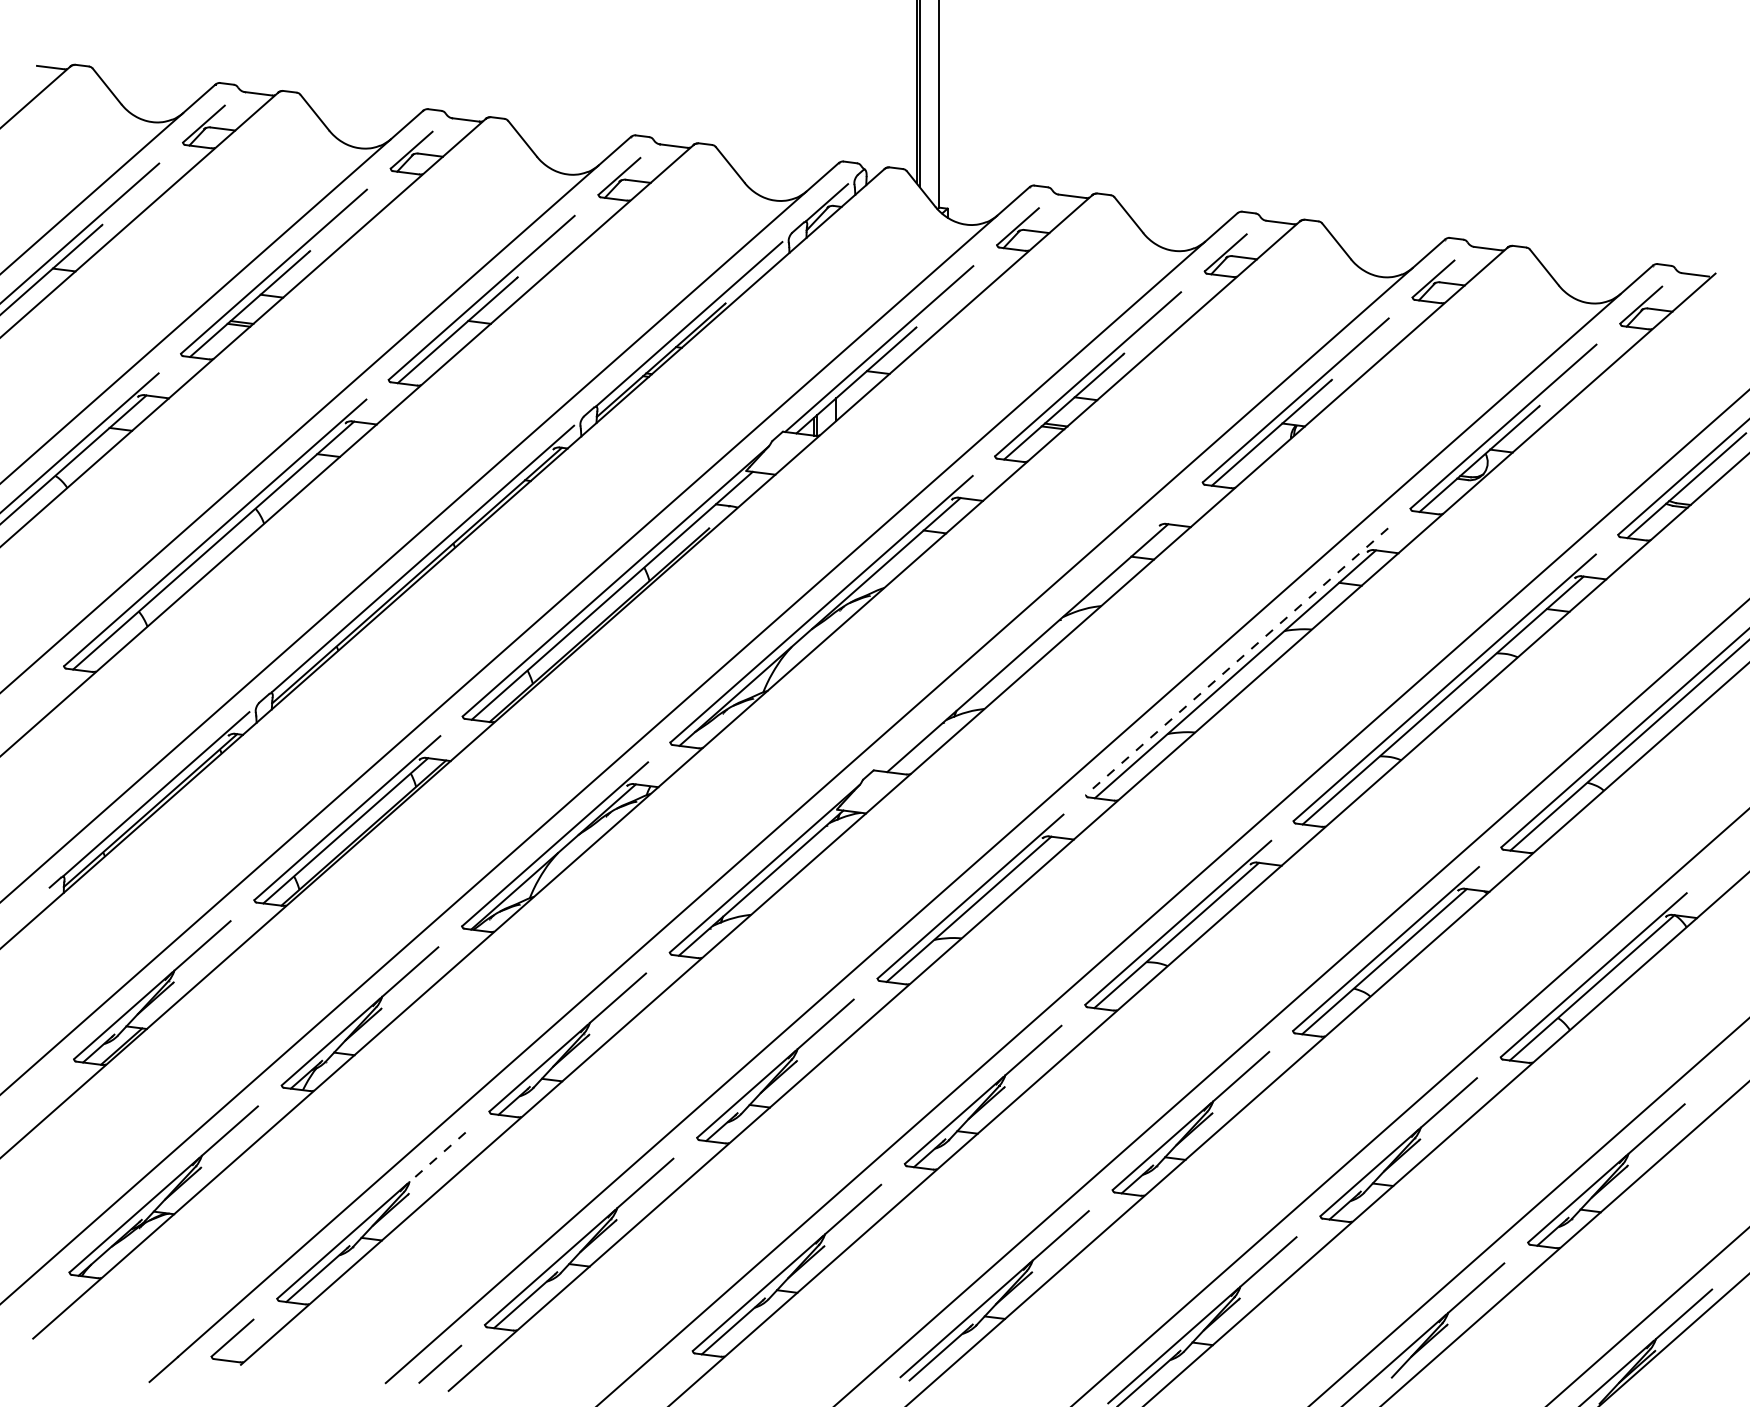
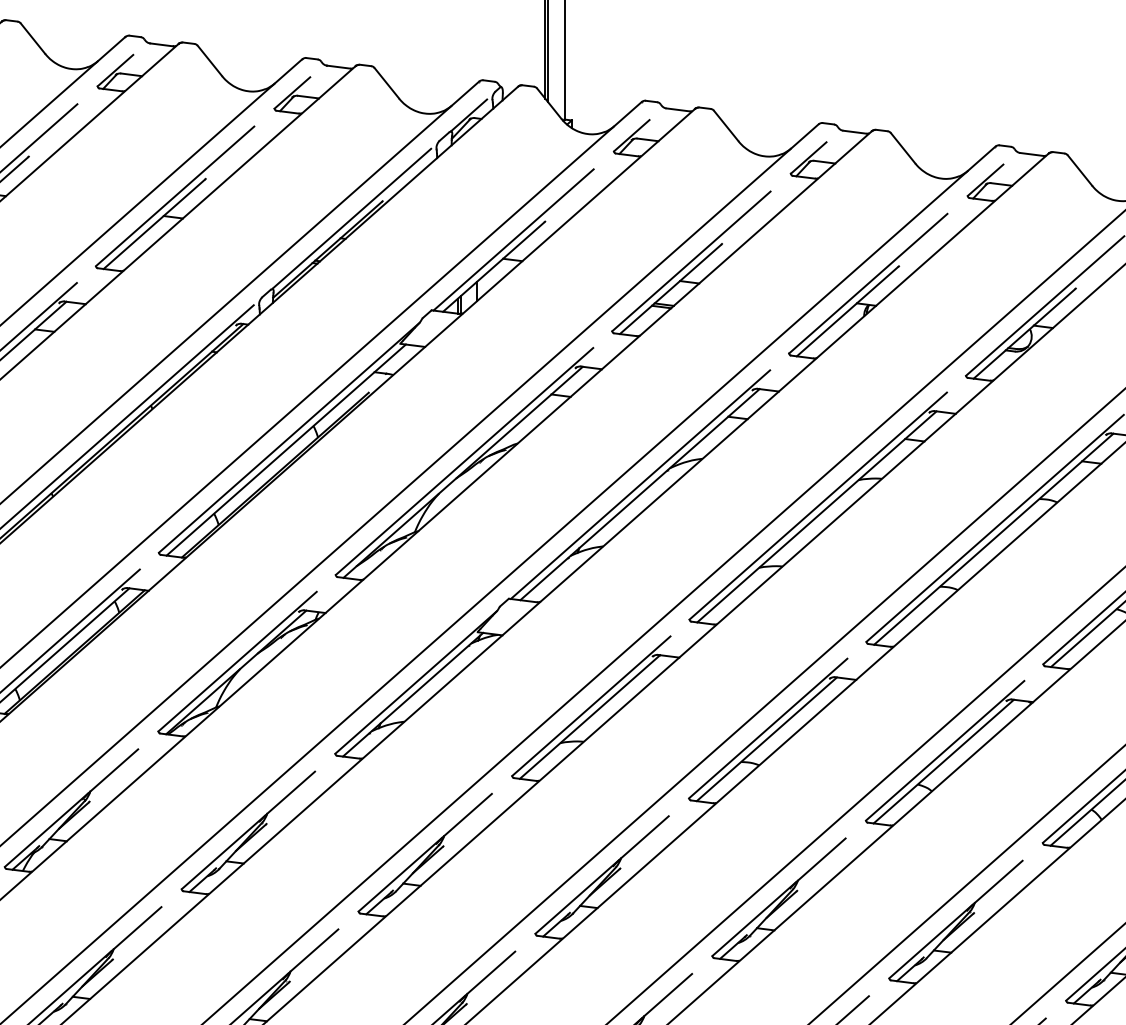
line: (1028, 636) -> (640, 484), added
line: (1237, 661) -> (818, 506), dashed -> solid
line: (437, 1157) -> (137, 928), dashed -> solid

